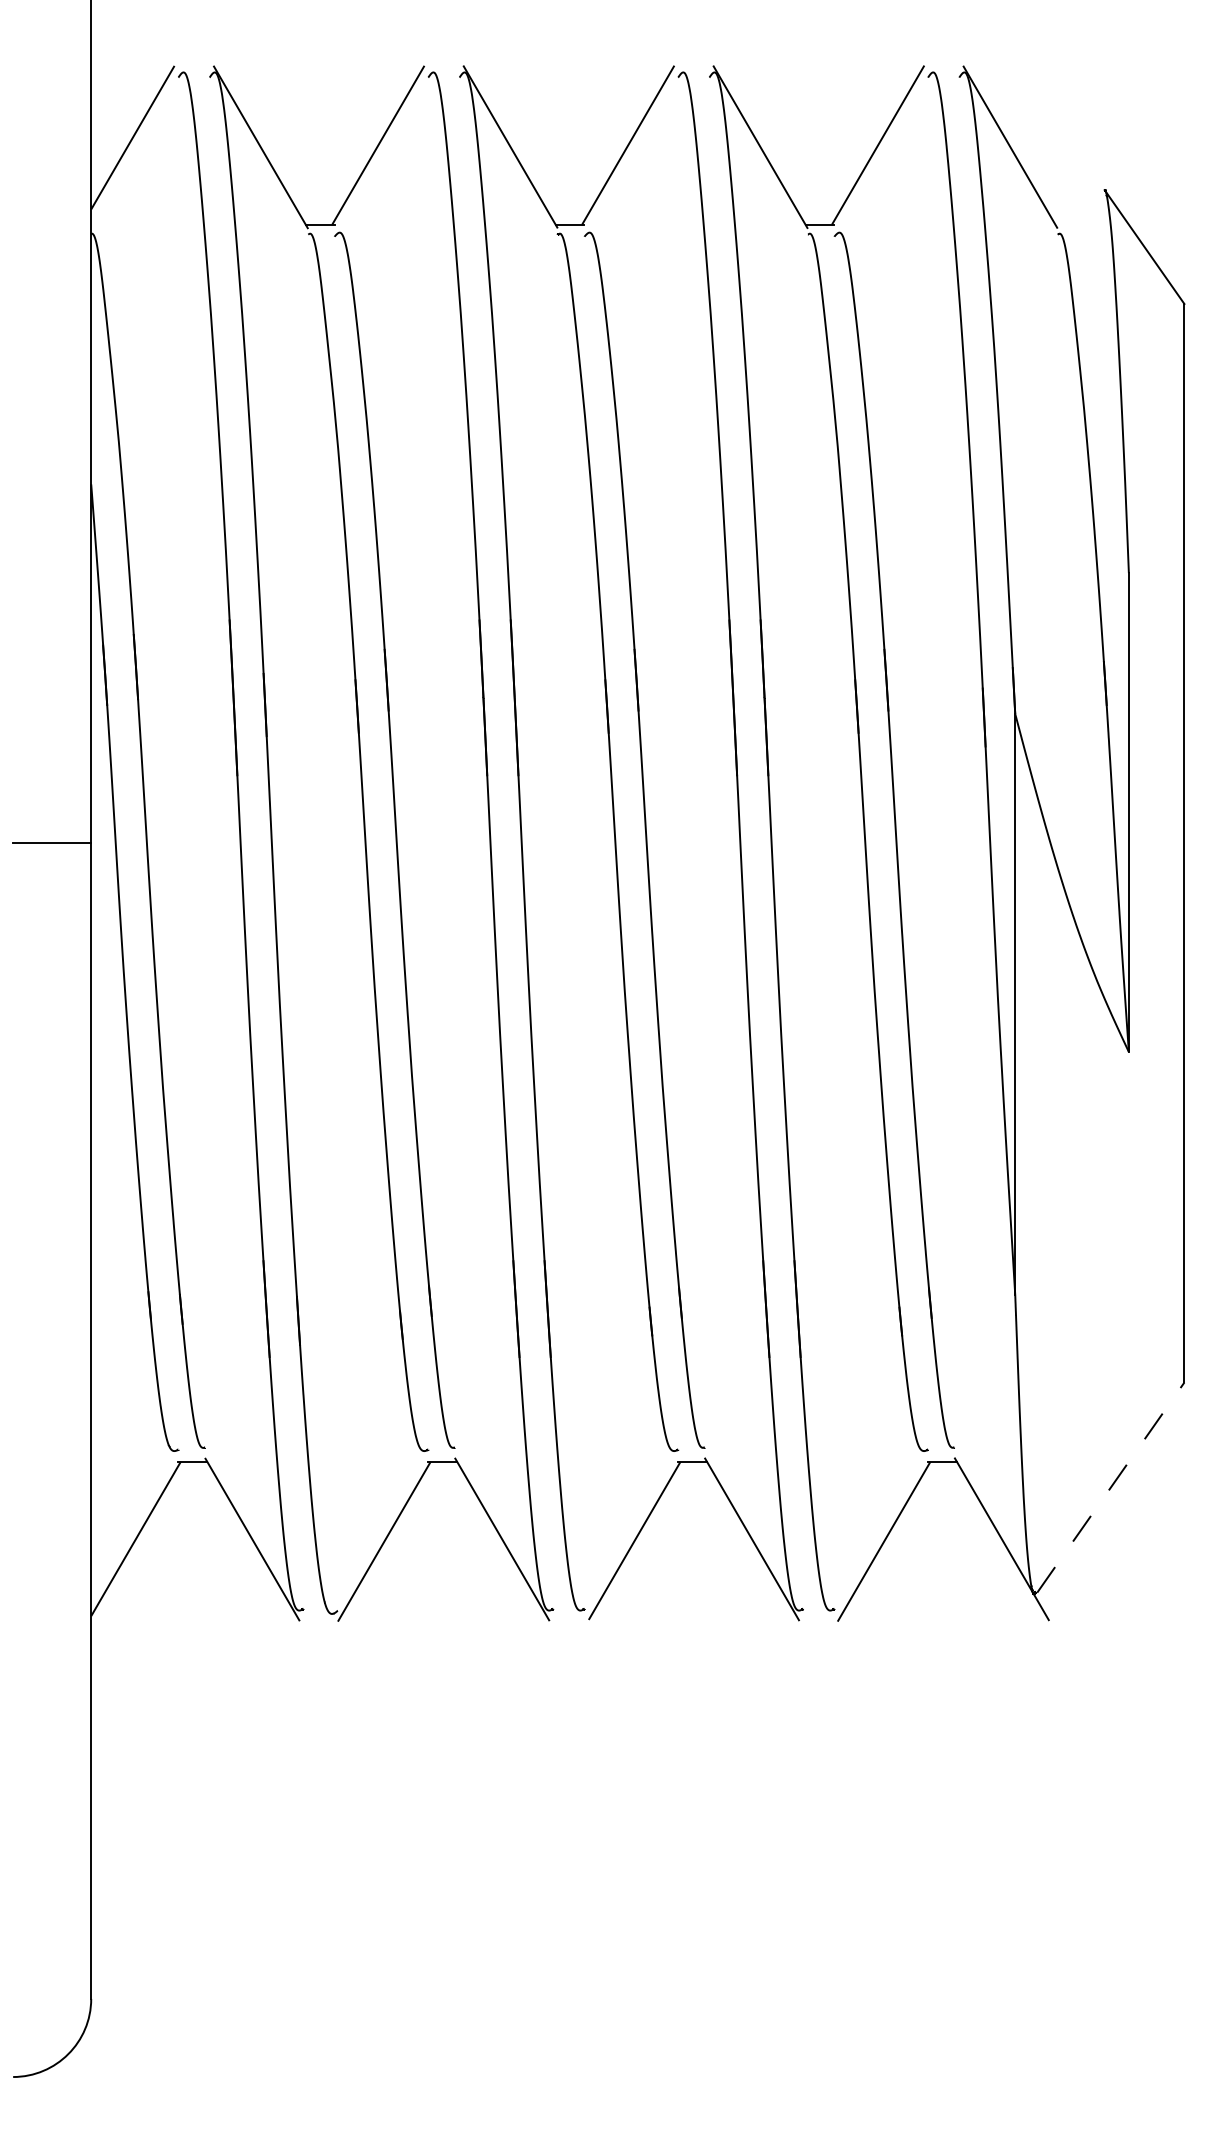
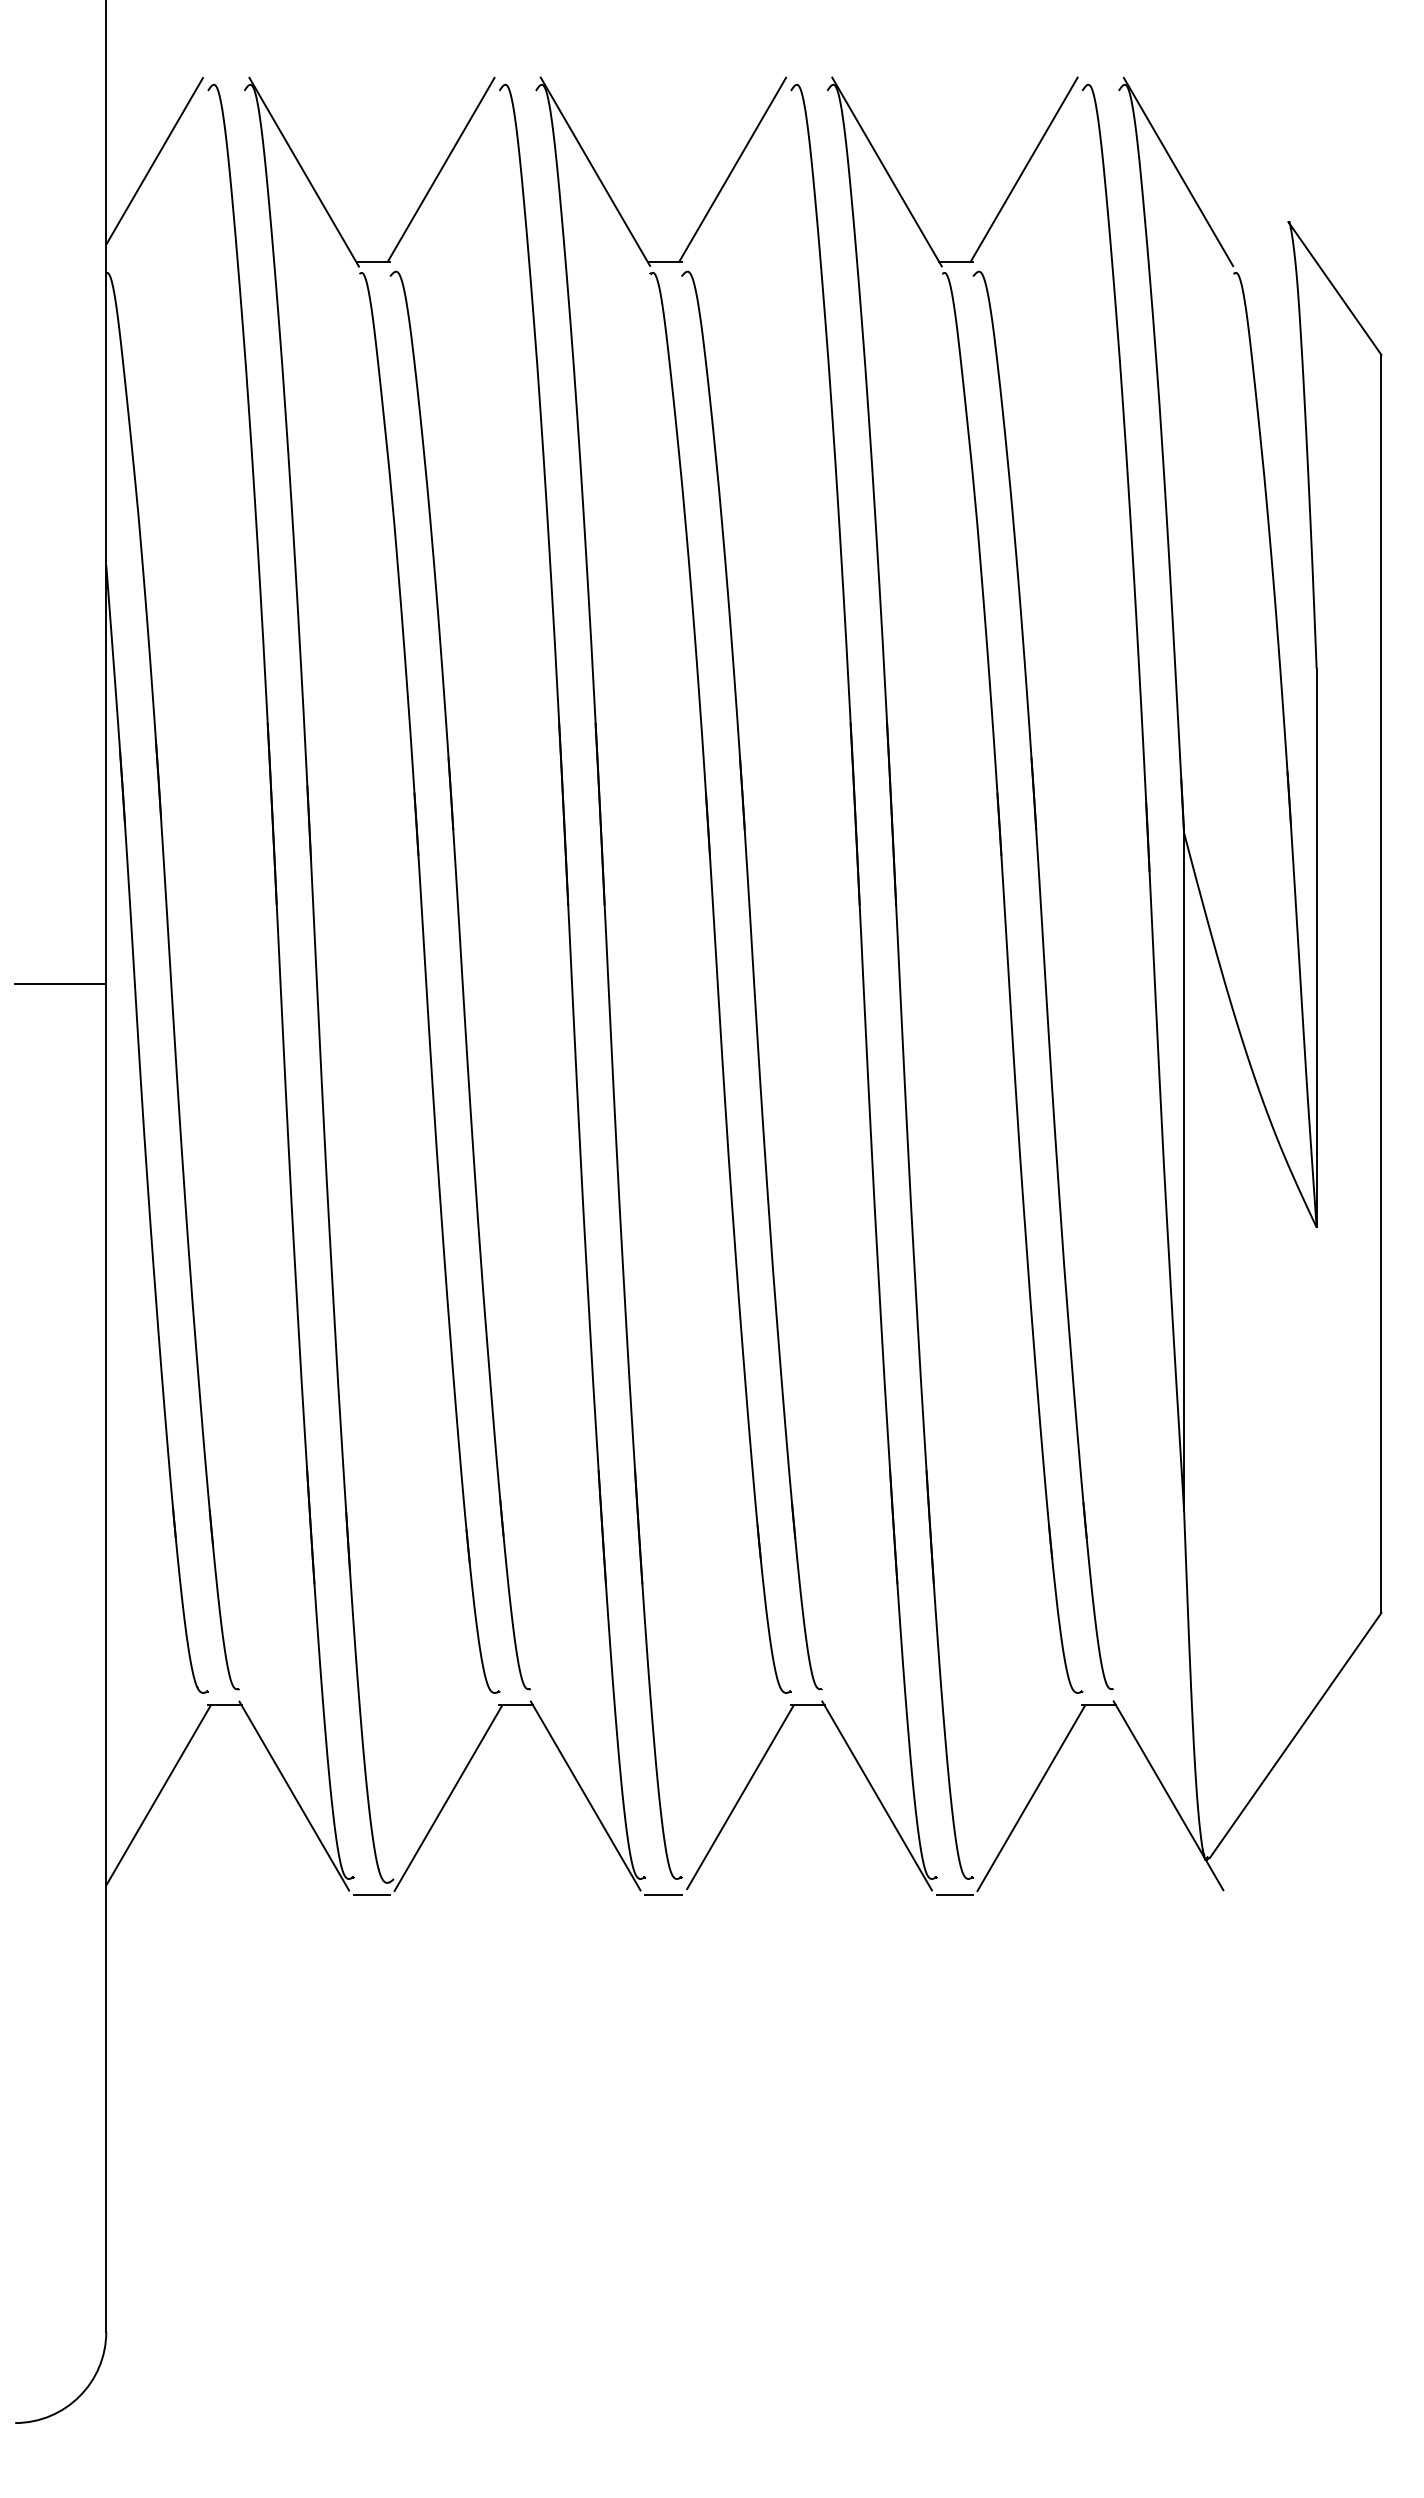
line: (1110, 1487) -> (1295, 1735), dashed -> solid
line: (318, 1623) -> (371, 1894), added
line: (568, 1623) -> (663, 1894), added
line: (818, 1623) -> (954, 1894), added

